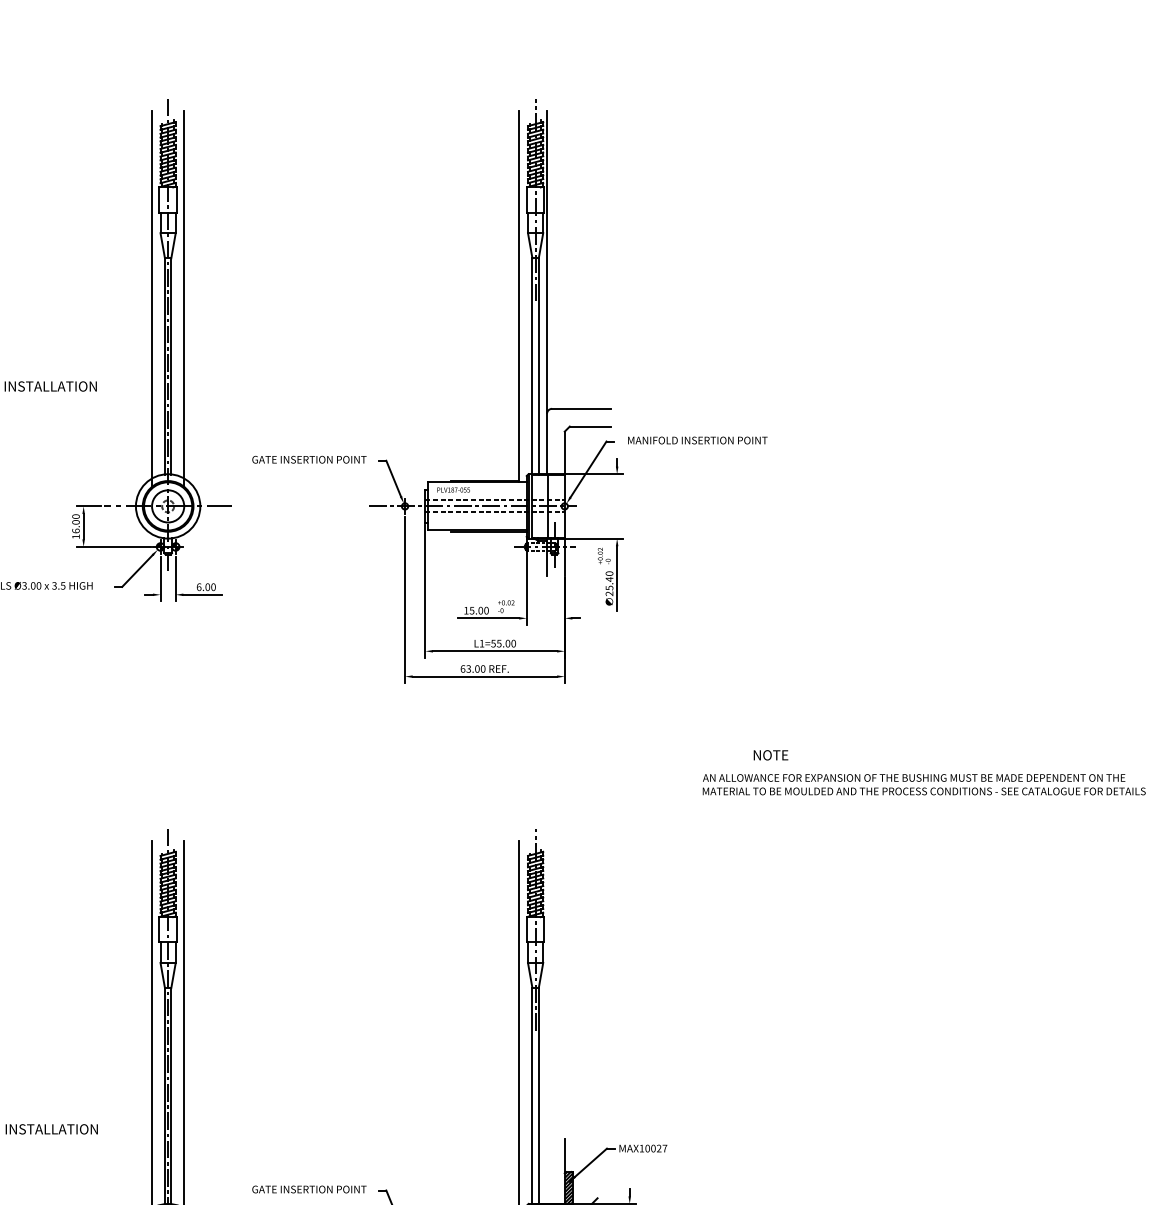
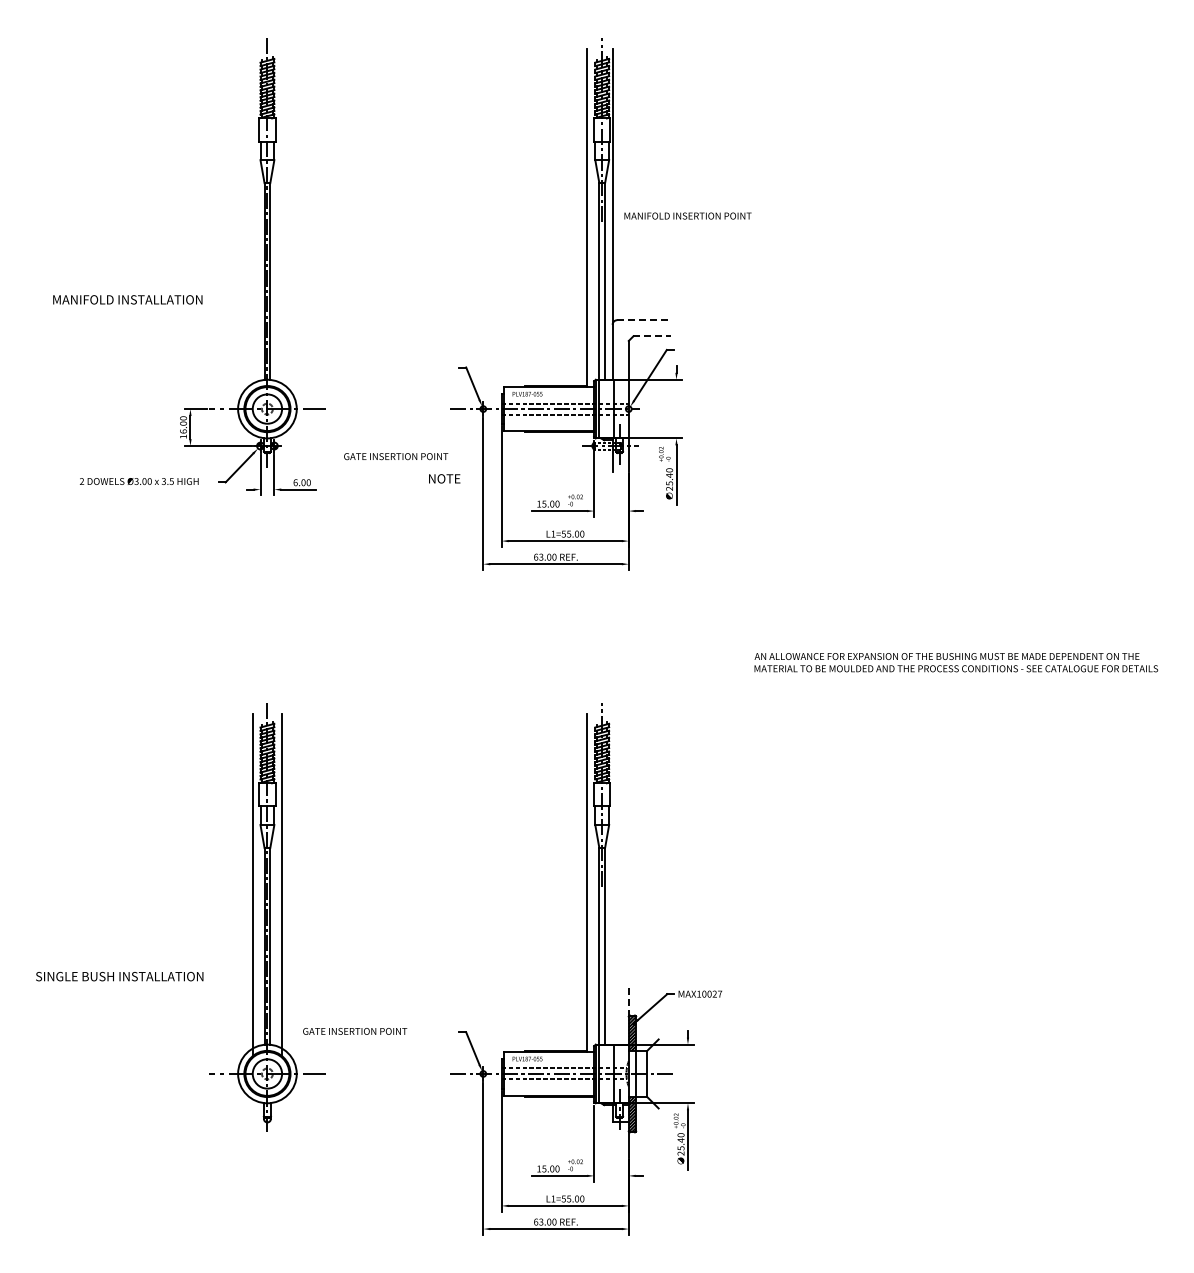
line: (152, 298) -> (253, 219), removed
line: (183, 298) -> (281, 219), removed
line: (582, 409) -> (644, 320), solid -> dashed
line: (590, 426) -> (652, 336), solid -> dashed
text: (697, 439) -> (687, 215), moved
text: (309, 459) -> (396, 456), moved
text: (770, 754) -> (444, 478), moved
line: (564, 1156) -> (628, 1001), solid -> dashed
text: (309, 1189) -> (355, 1031), moved

